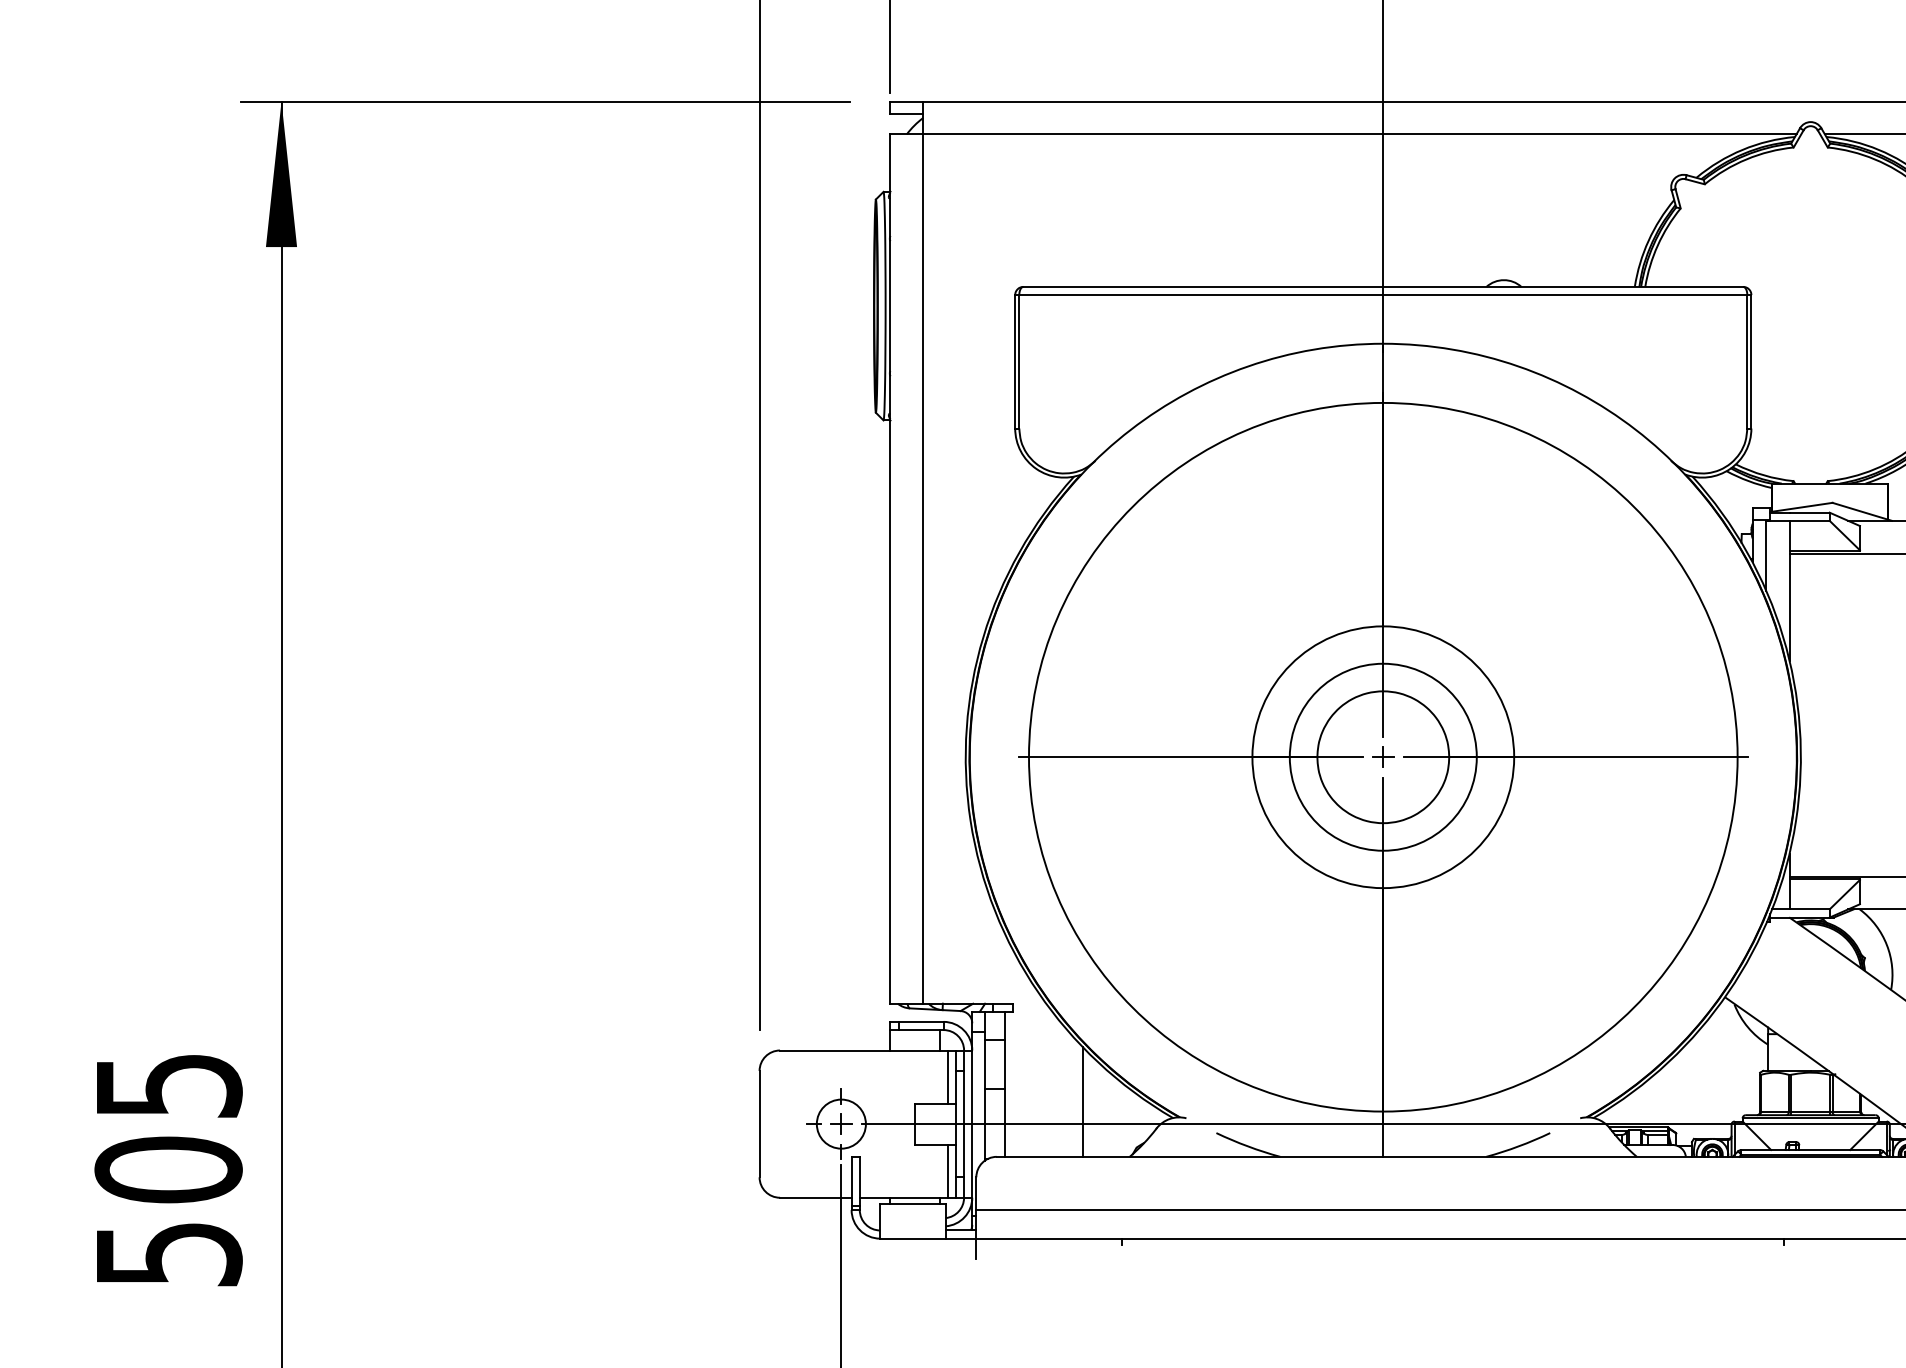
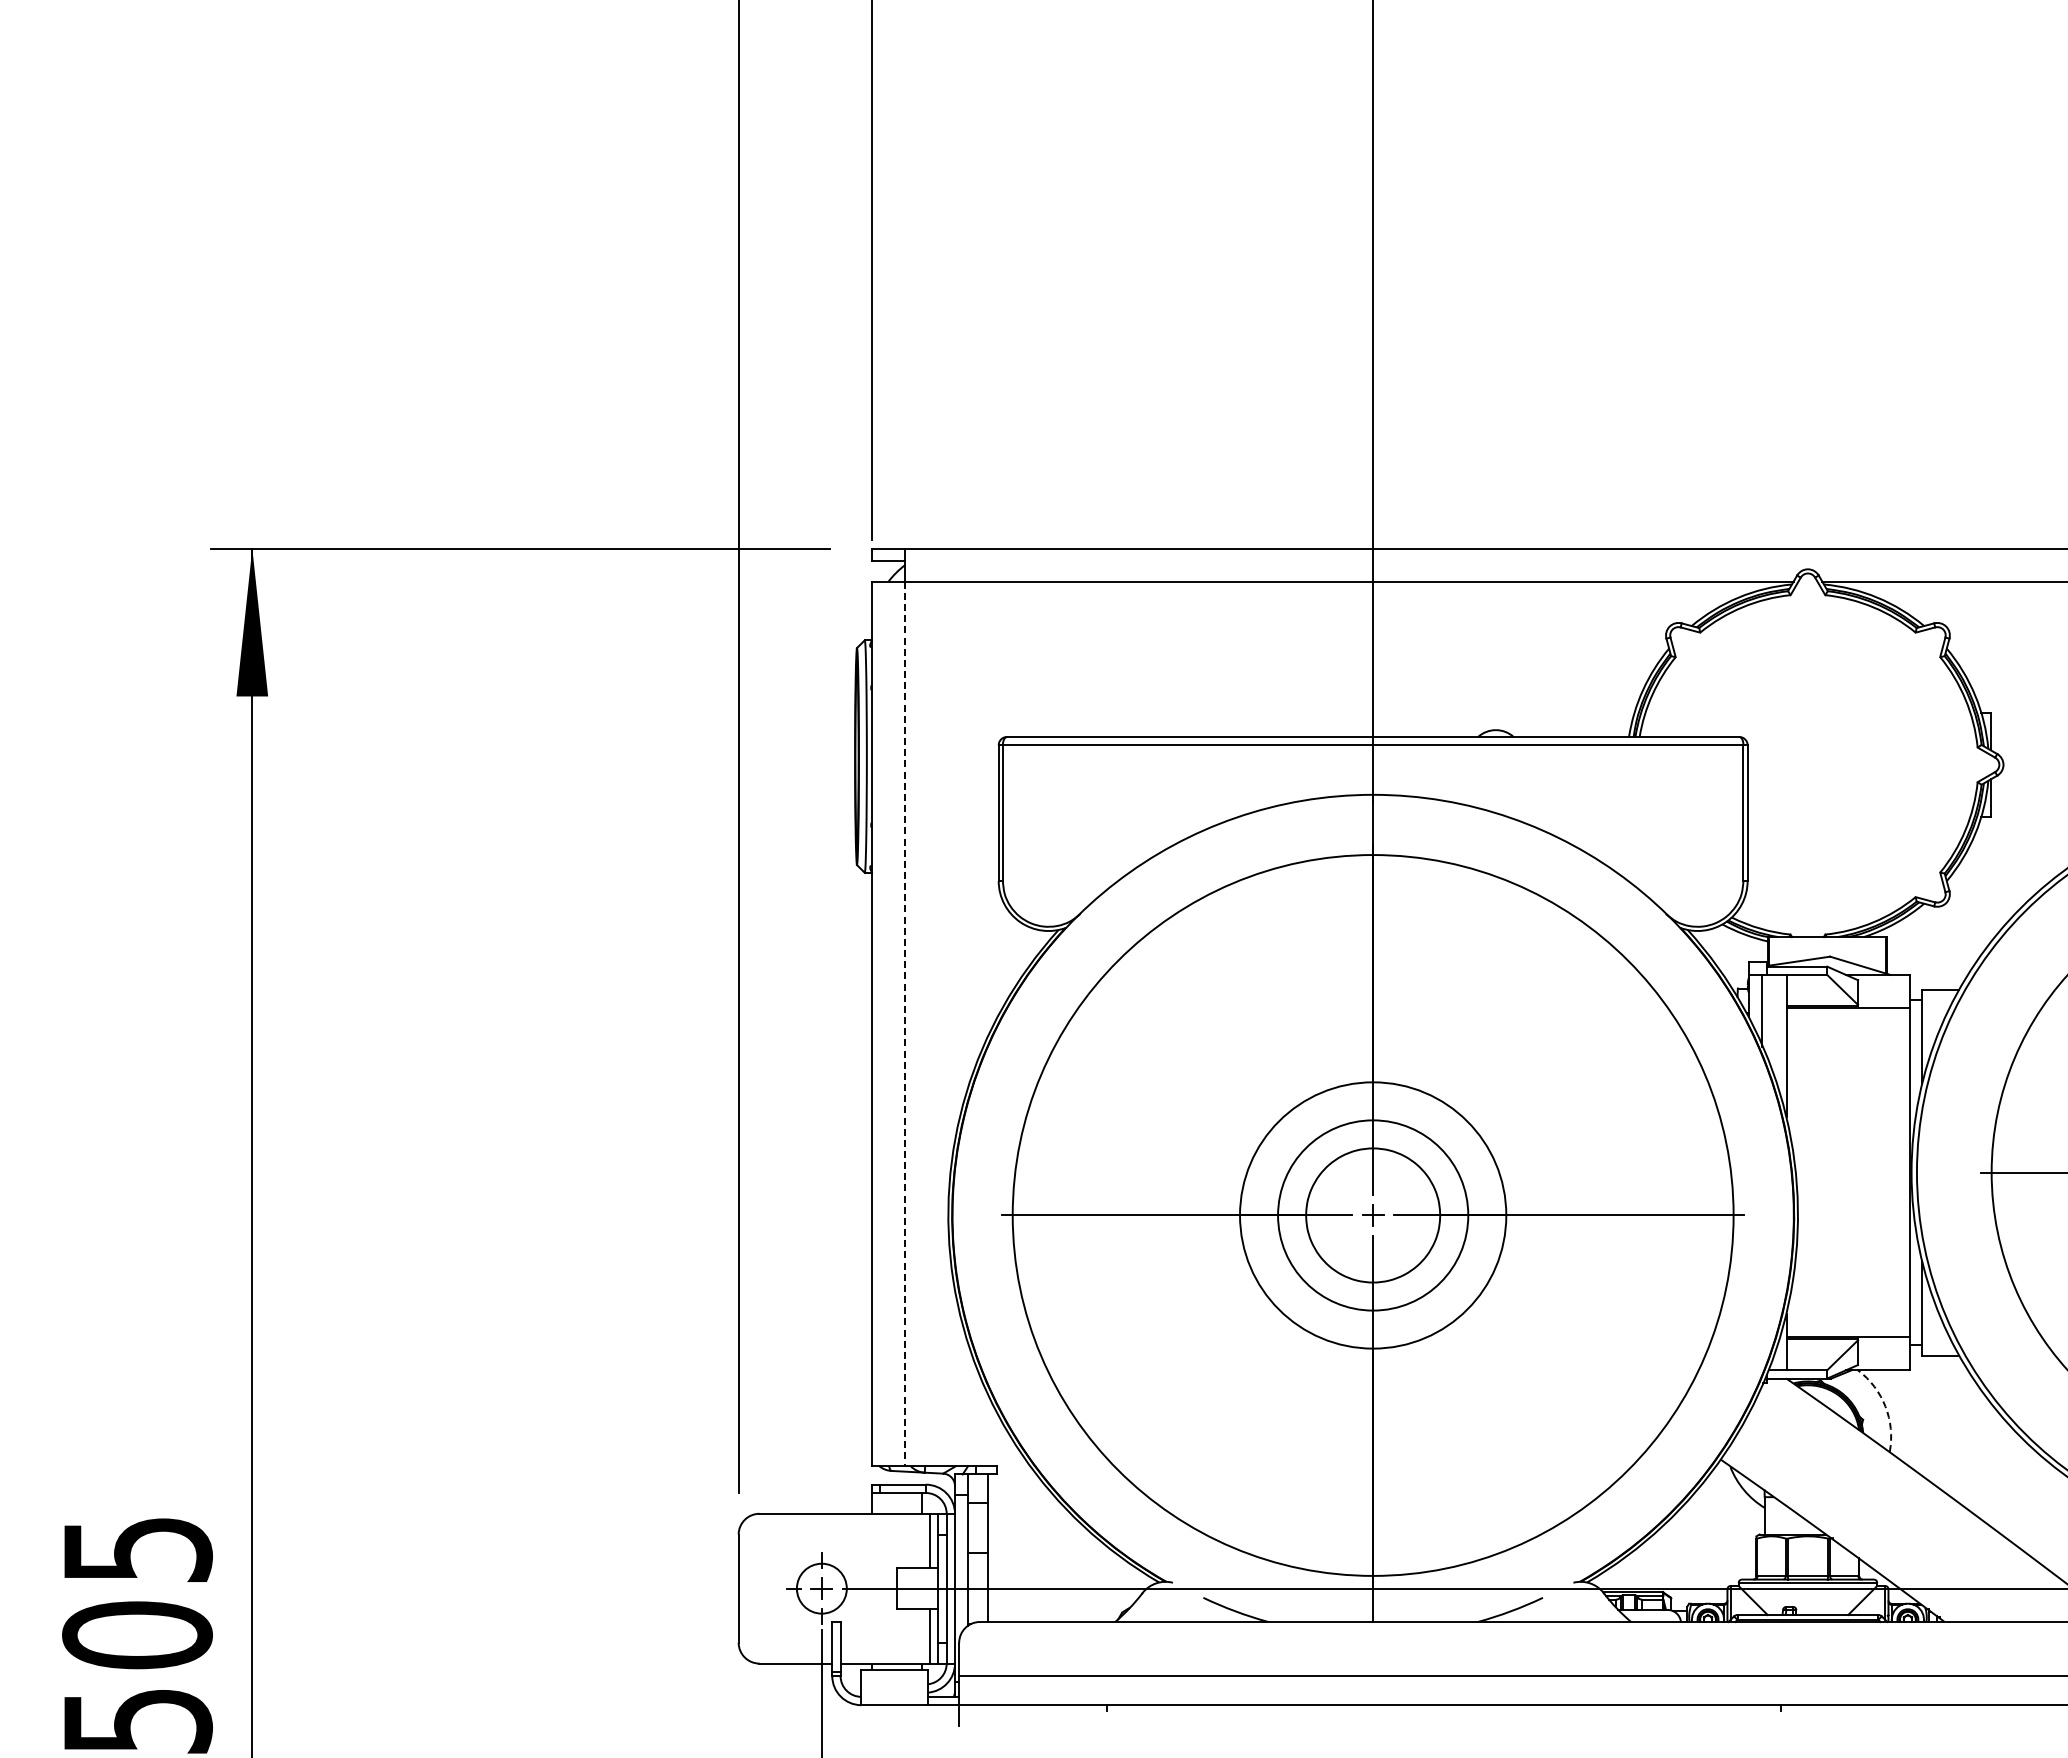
line: (923, 569) -> (905, 1024), solid -> dashed
arc: (1886, 945) -> (1885, 1406), solid -> dashed
line: (1082, 1101) -> (1067, 1565), removed

